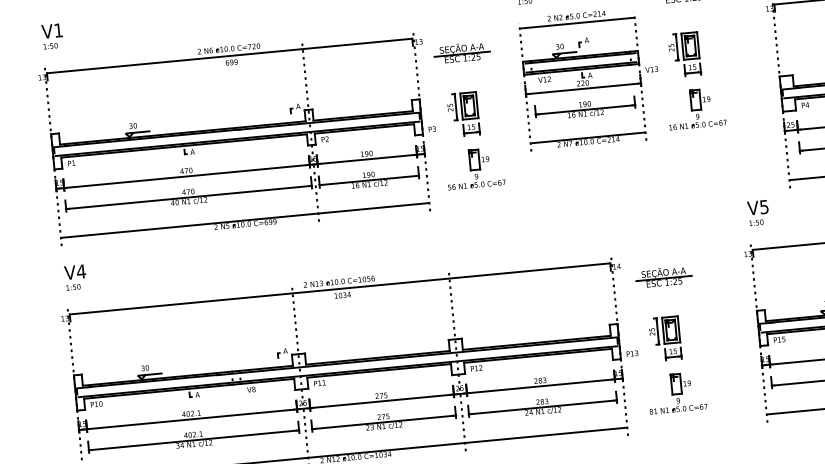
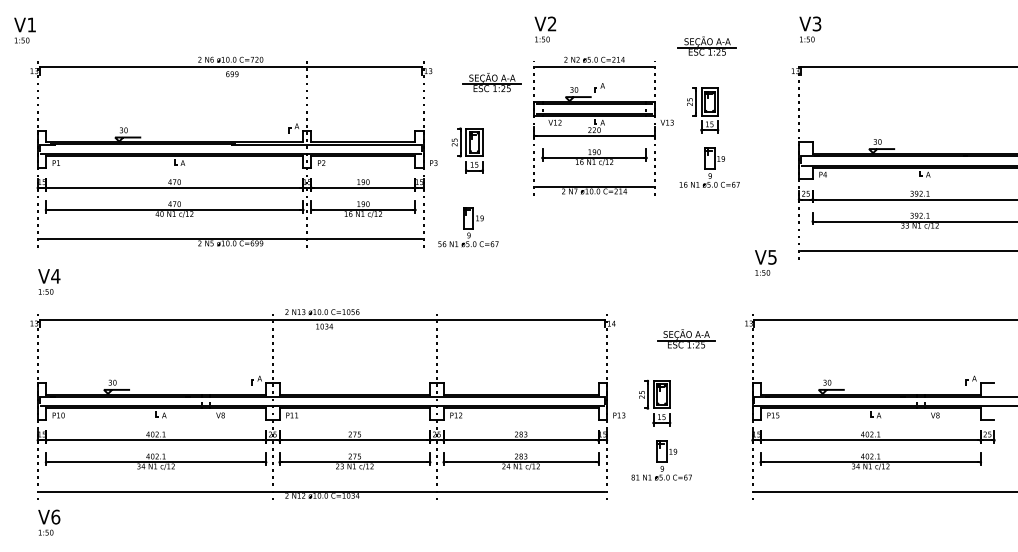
text: (52, 36) -> (24, 30), moved
part: (461, 52) -> (491, 82), moved
part: (475, 168) -> (468, 227), moved
text: (758, 212) -> (765, 262), moved
part: (663, 276) -> (686, 338), moved

